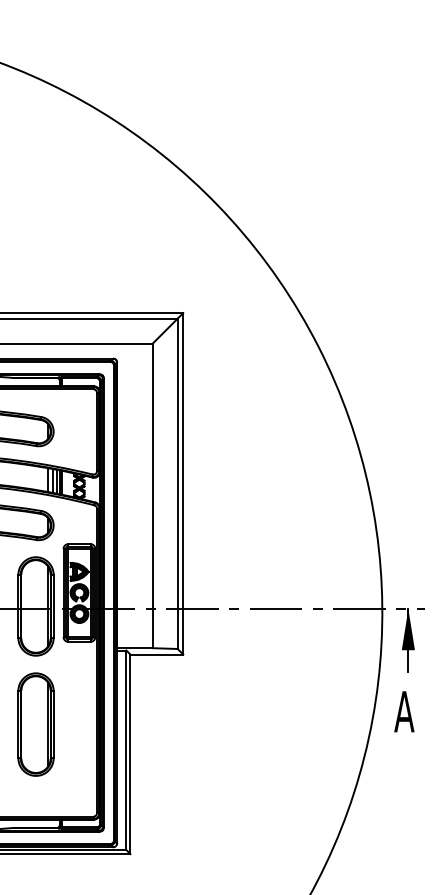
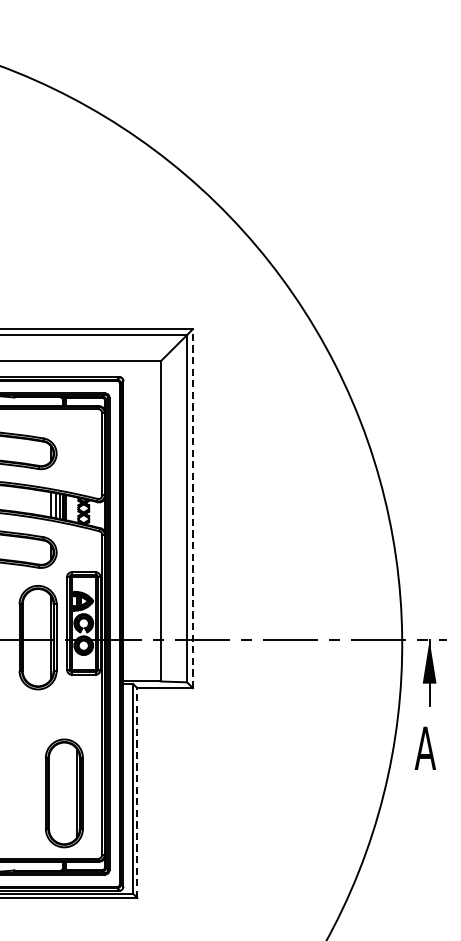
line: (183, 483) -> (193, 508), solid -> dashed
part: (35, 724) -> (63, 793), moved
line: (130, 754) -> (137, 793), solid -> dashed

